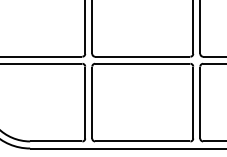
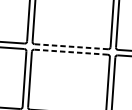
line: (142, 56) -> (71, 46), solid -> dashed
line: (142, 63) -> (70, 51), solid -> dashed

